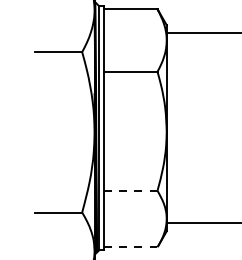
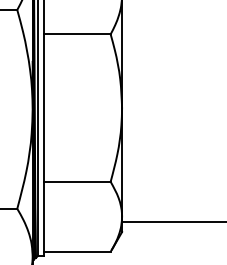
line: (130, 190) -> (77, 181), dashed -> solid
line: (130, 247) -> (77, 252), dashed -> solid

